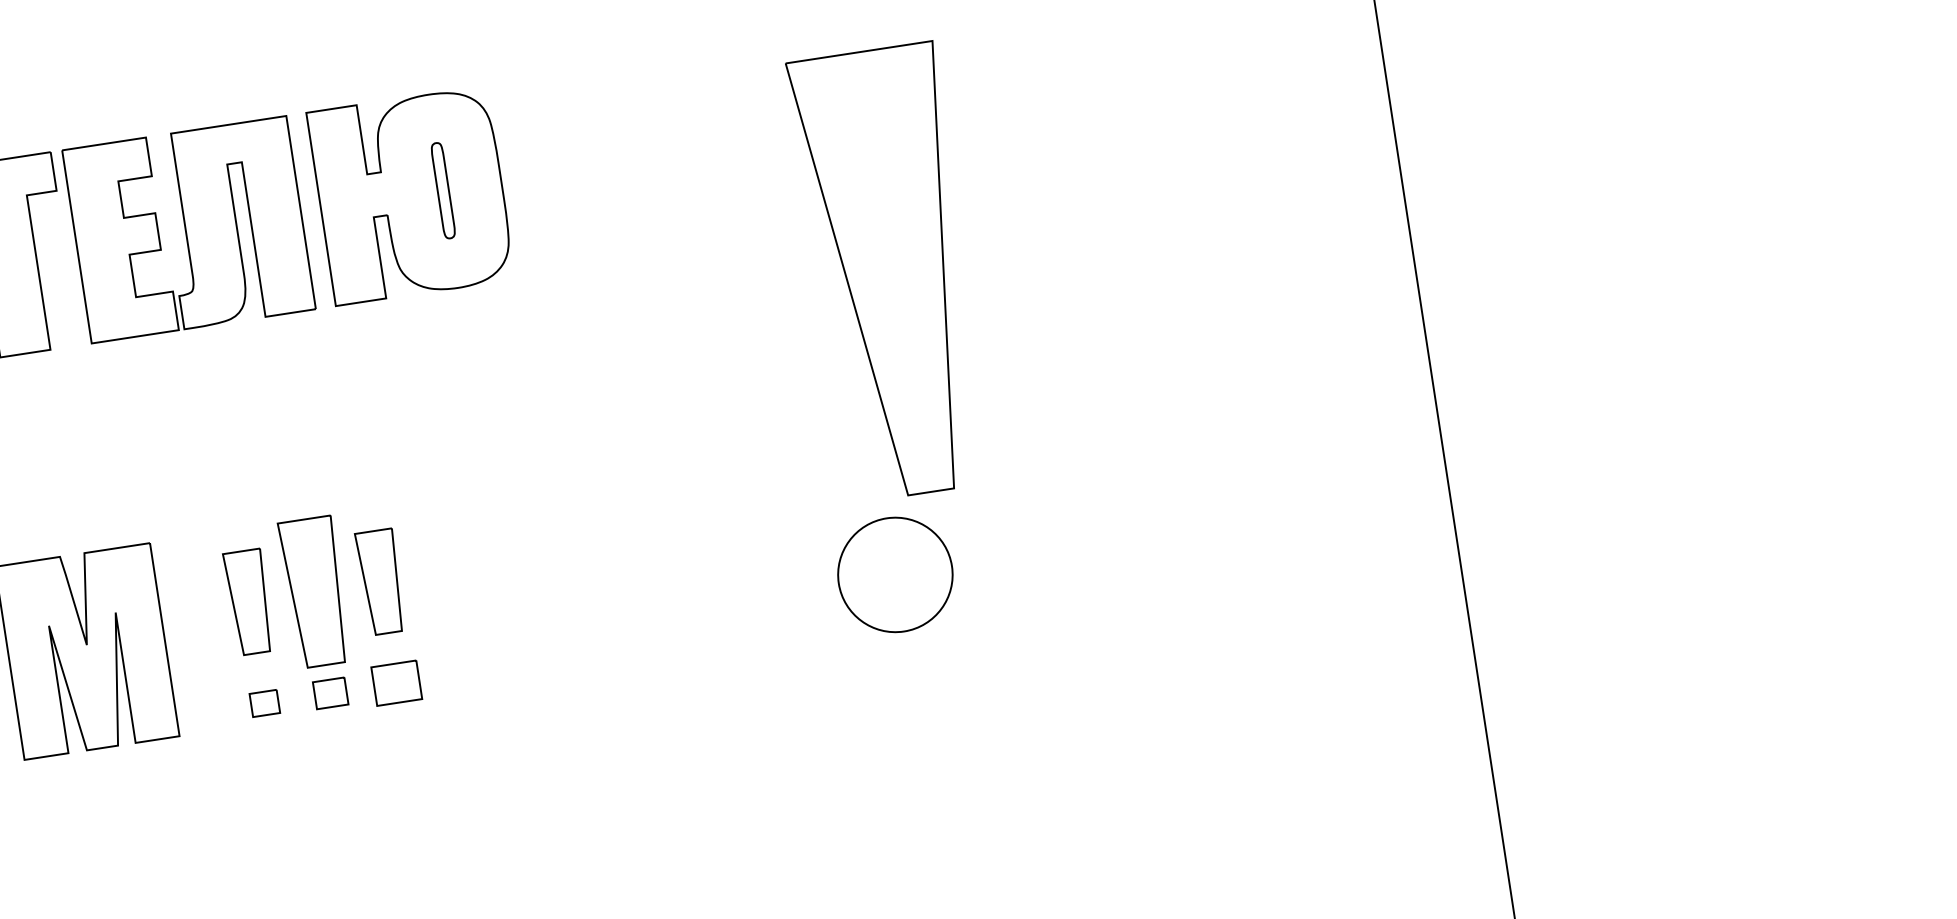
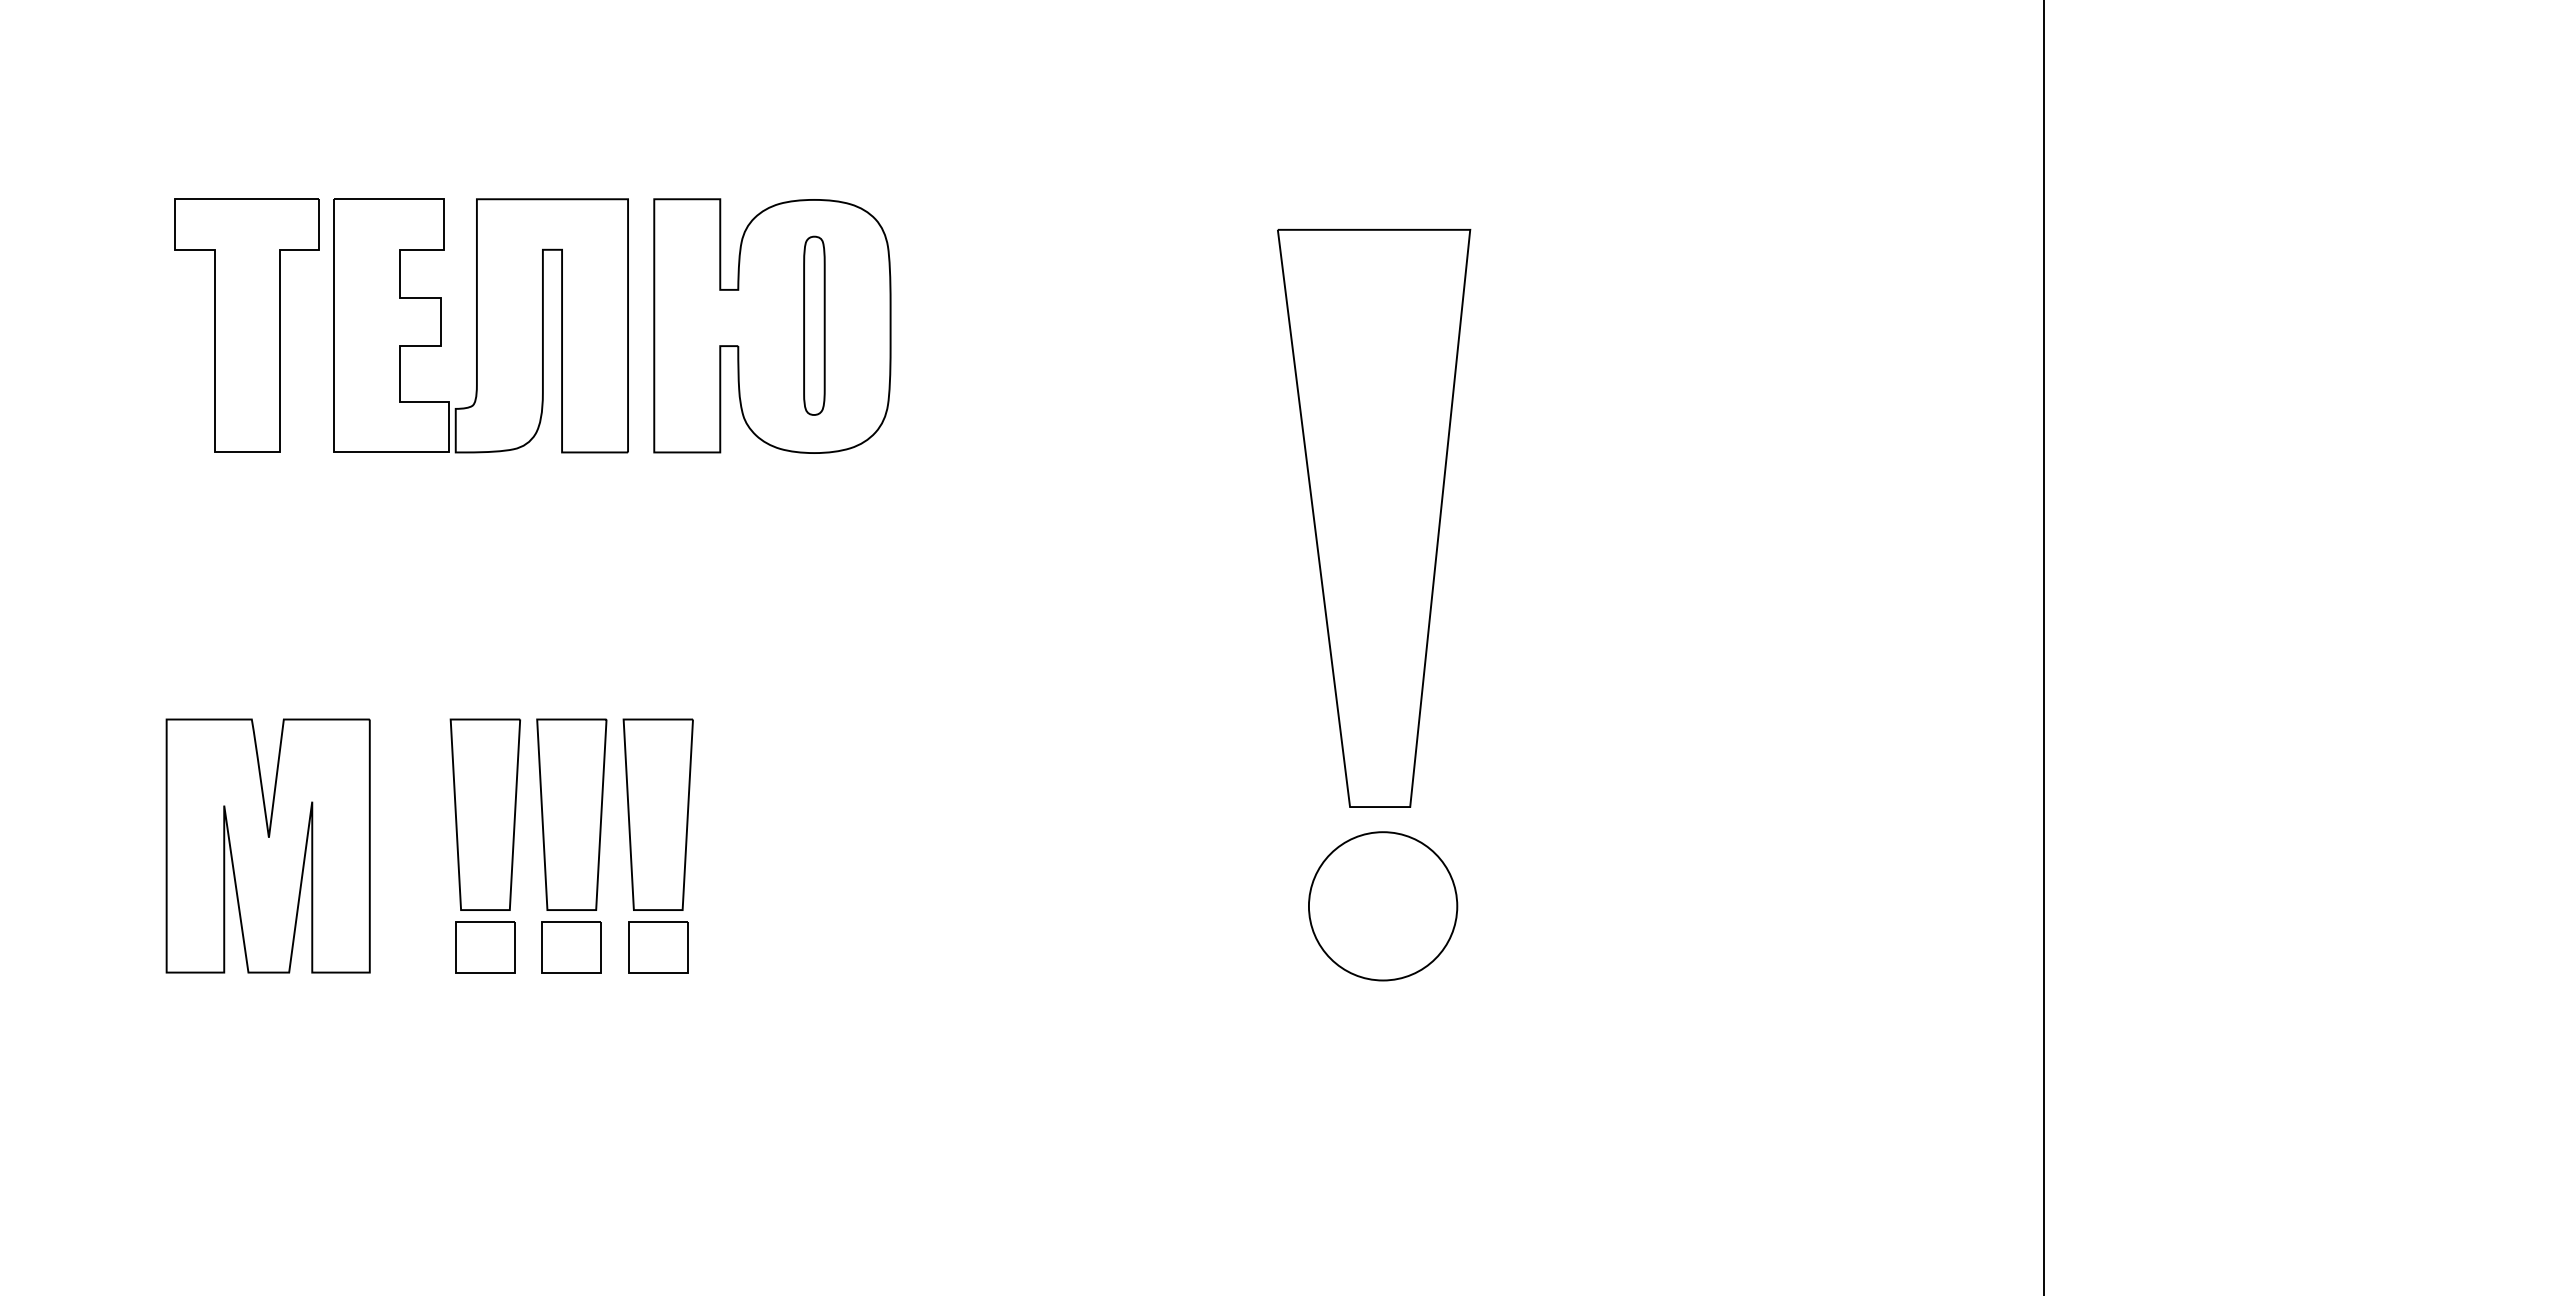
part: (443, 190) -> (814, 325), size x1.43
part: (895, 575) -> (1383, 906), moved
part: (380, 581) -> (657, 814), size x1.43
part: (248, 602) -> (484, 814), size x1.43
part: (330, 693) -> (571, 947), size x1.43
part: (264, 703) -> (485, 947), size x1.67

